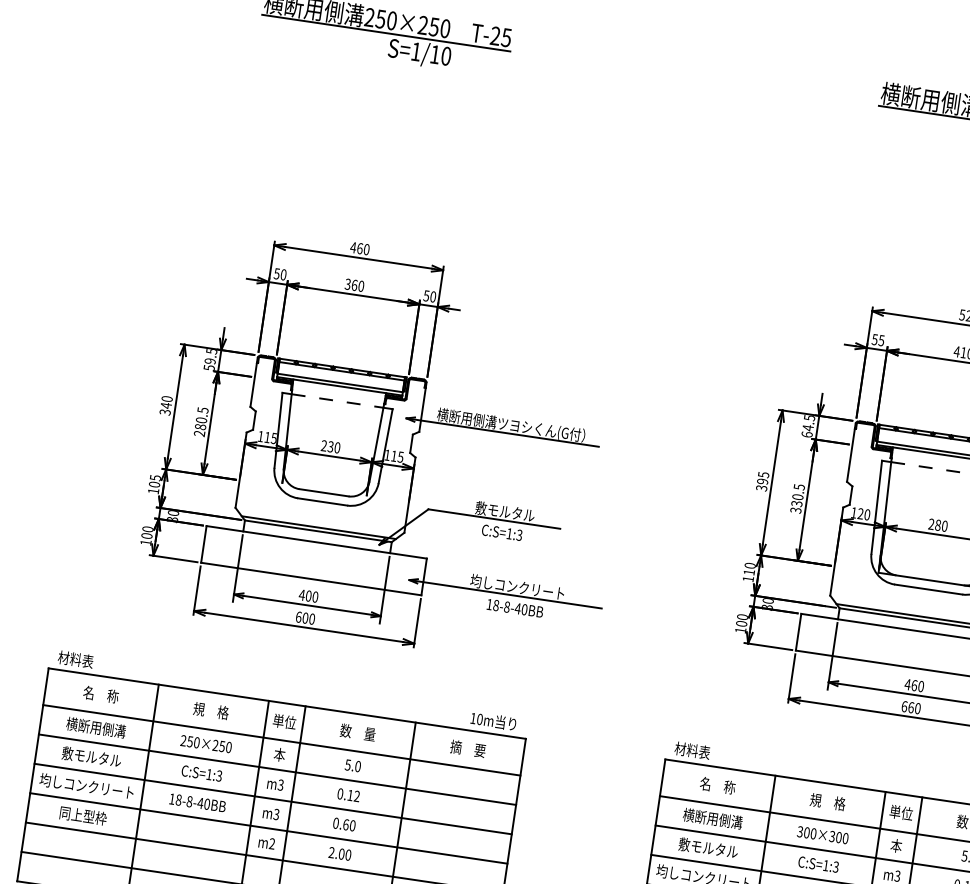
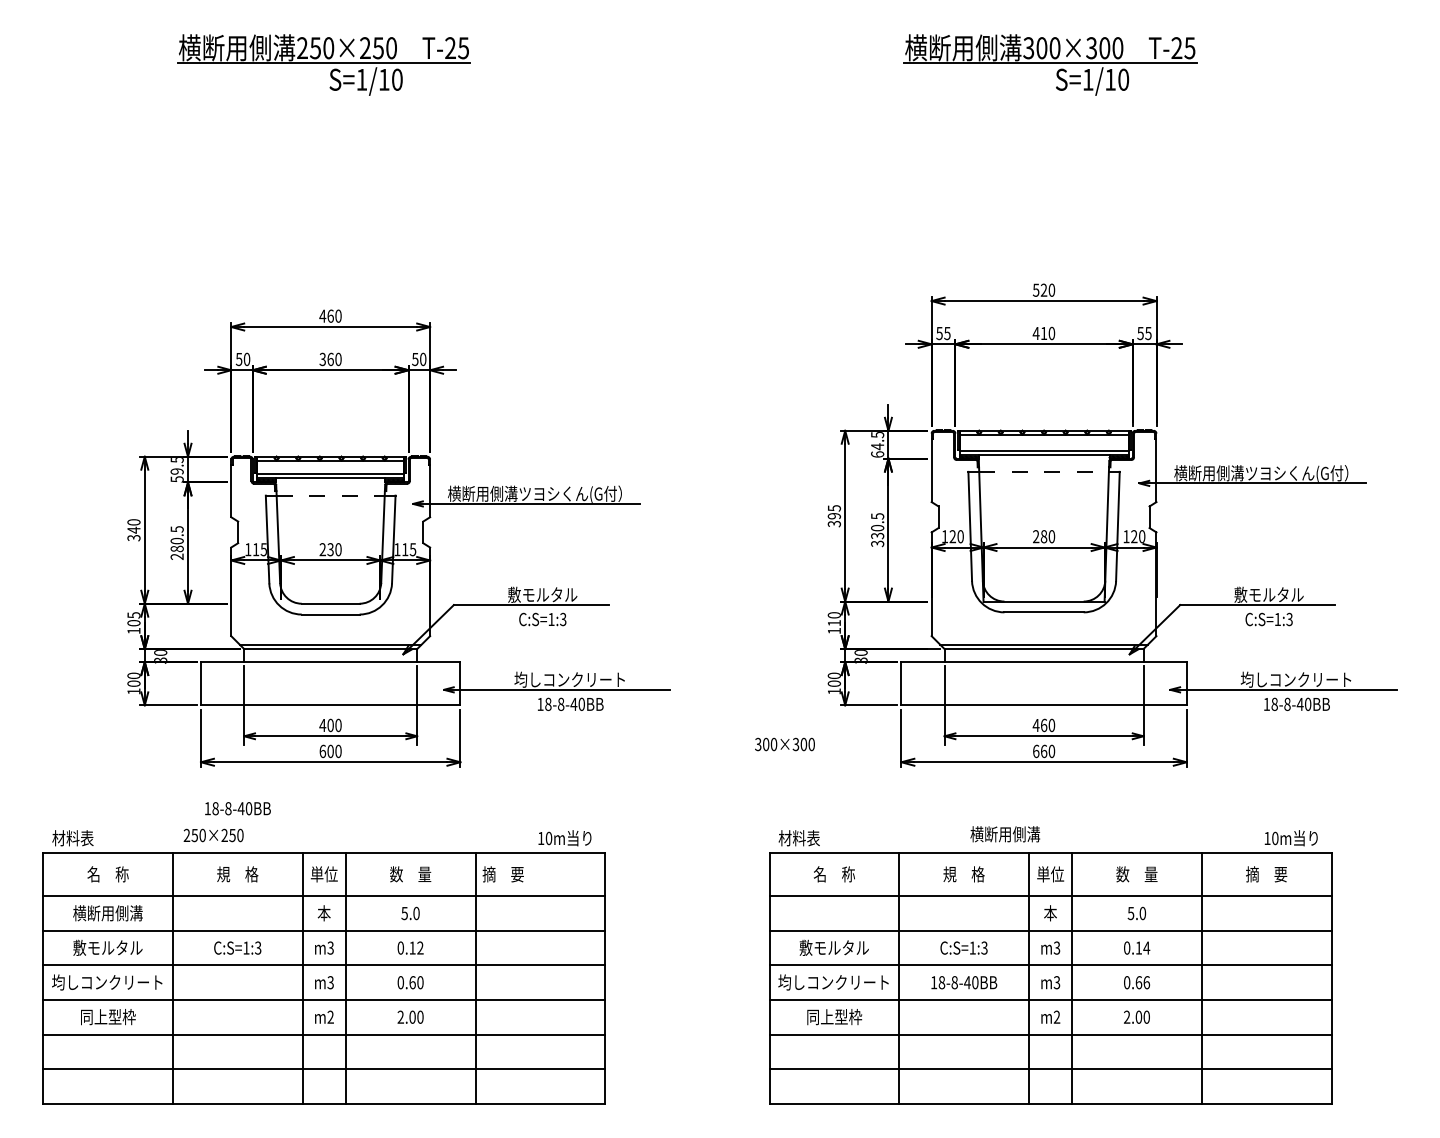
text: (206, 744) -> (213, 835), moved
text: (467, 748) -> (502, 874), moved
text: (197, 802) -> (237, 808), moved
text: (712, 818) -> (1005, 834), moved
text: (822, 835) -> (784, 744), moved

